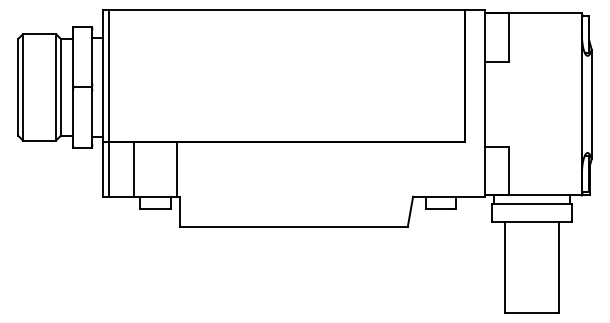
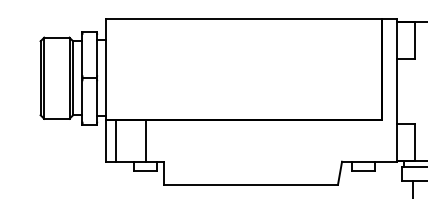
line: (109, 102) -> (110, 89), removed
line: (134, 169) -> (116, 140), moved
line: (176, 169) -> (145, 140), moved

